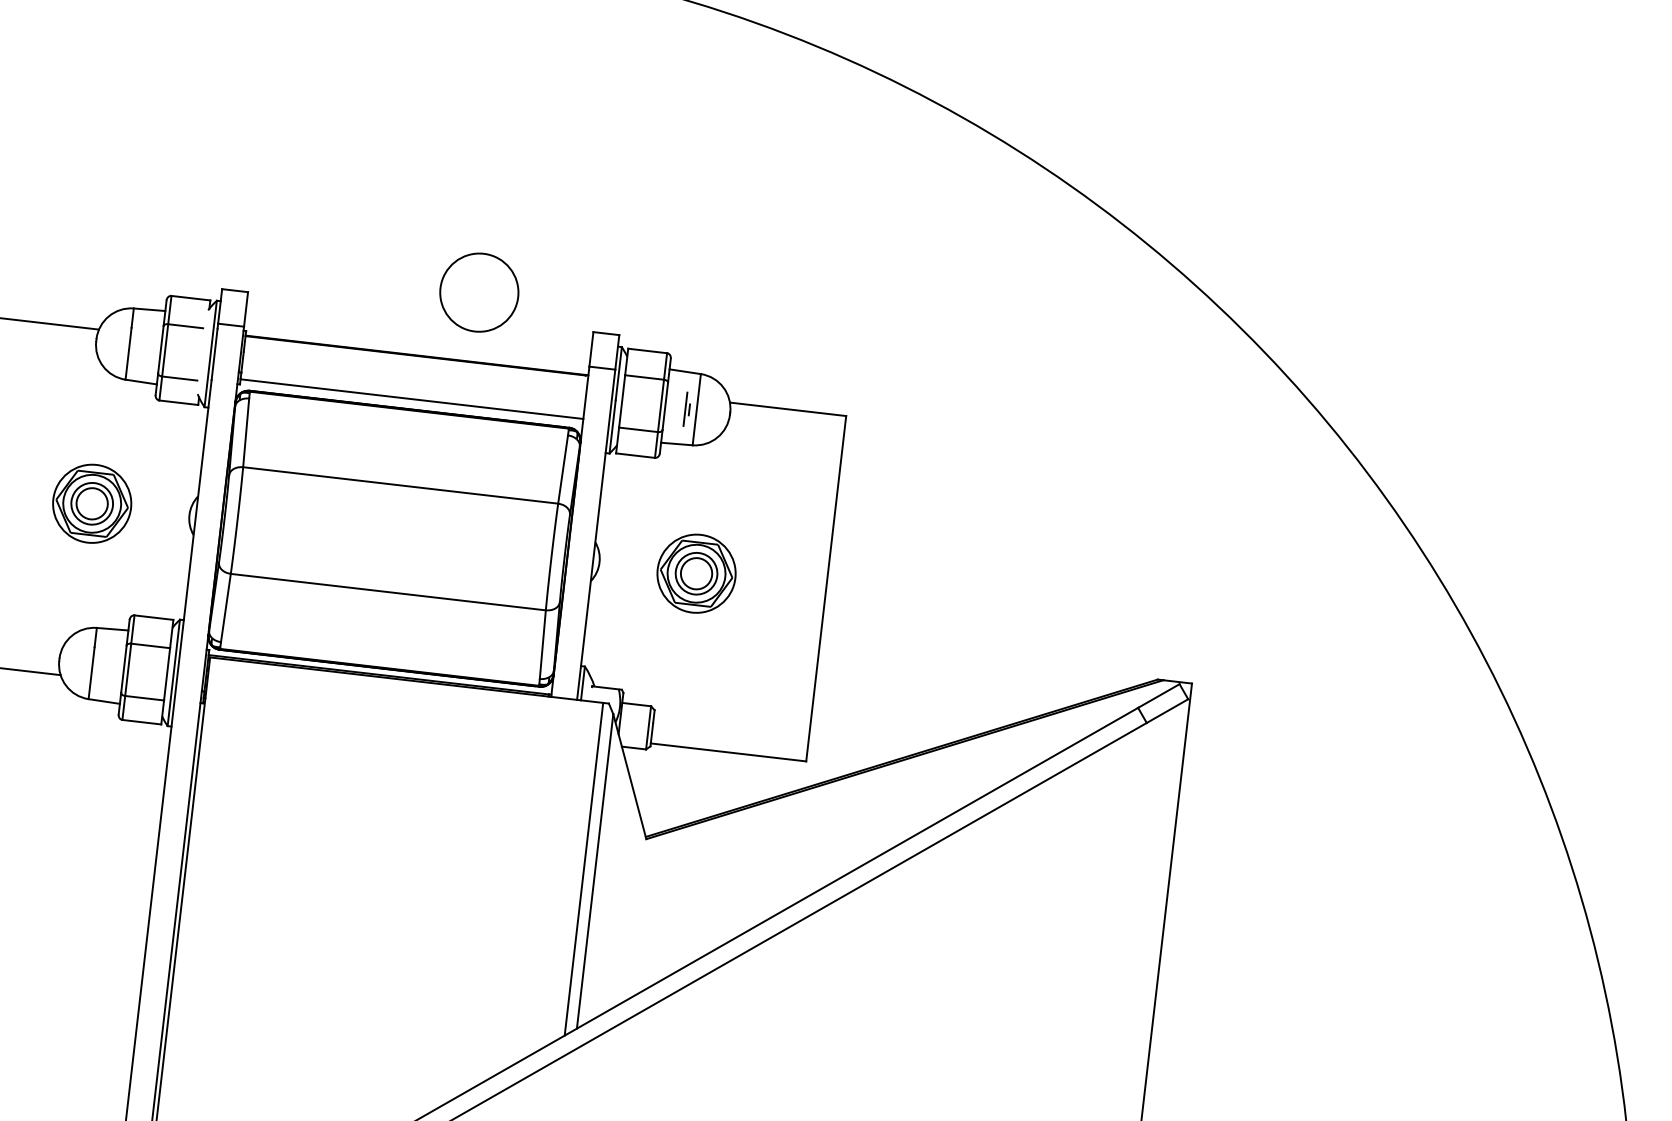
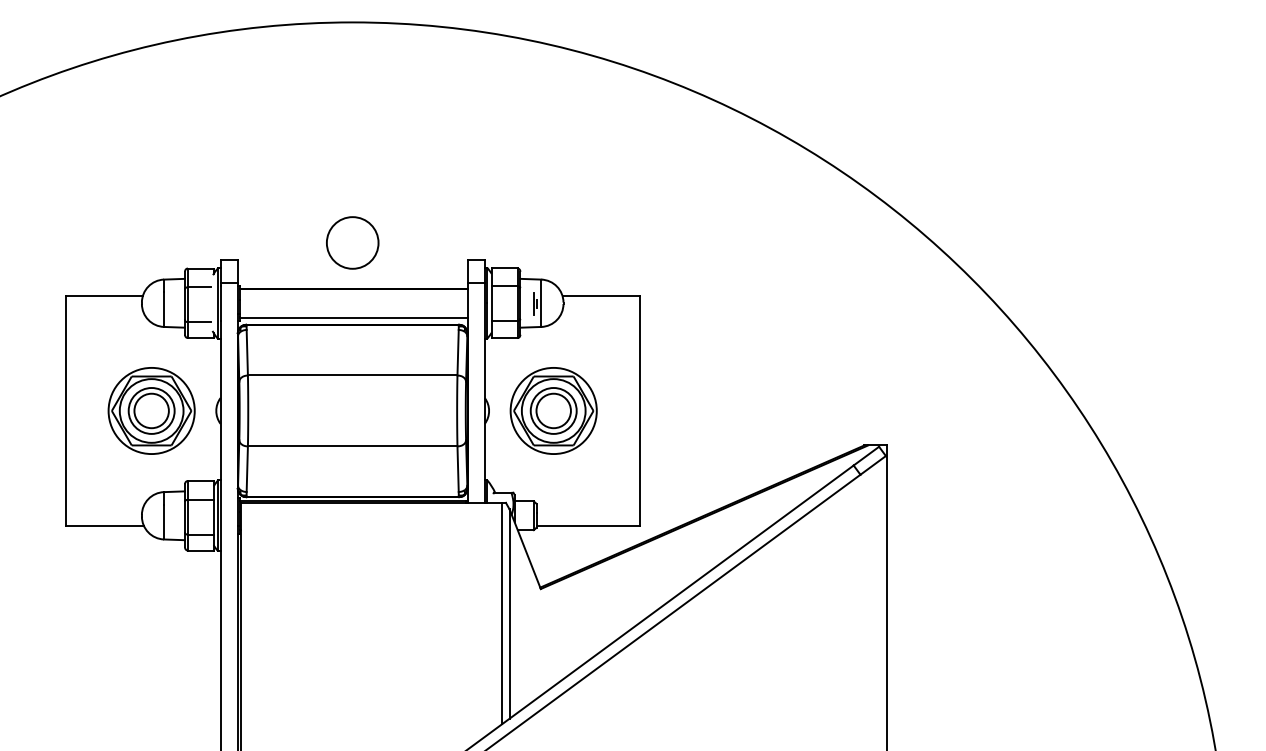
circle: (479, 291) -> (352, 242), moved
part: (92, 503) -> (151, 410), size x1.67
part: (696, 572) -> (553, 410), size x1.67

